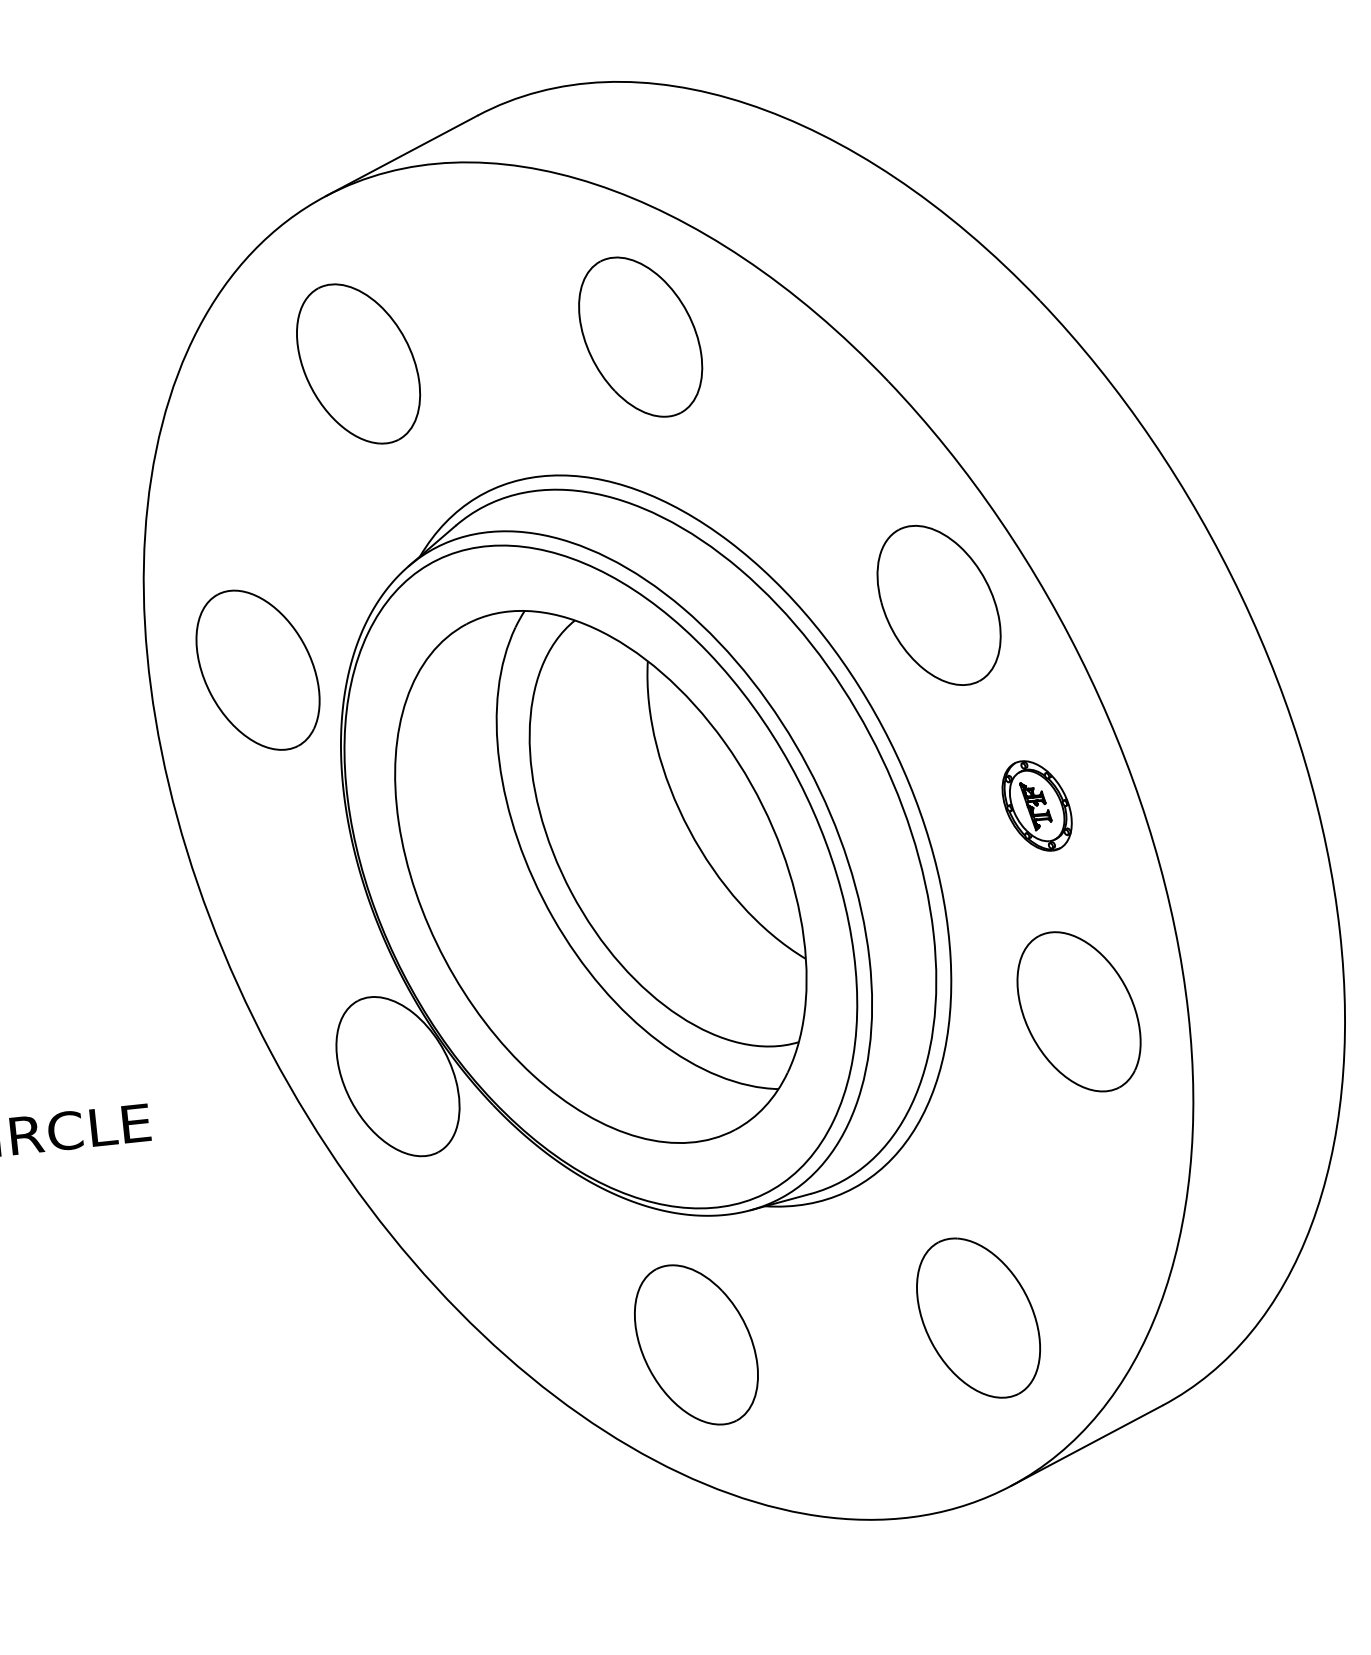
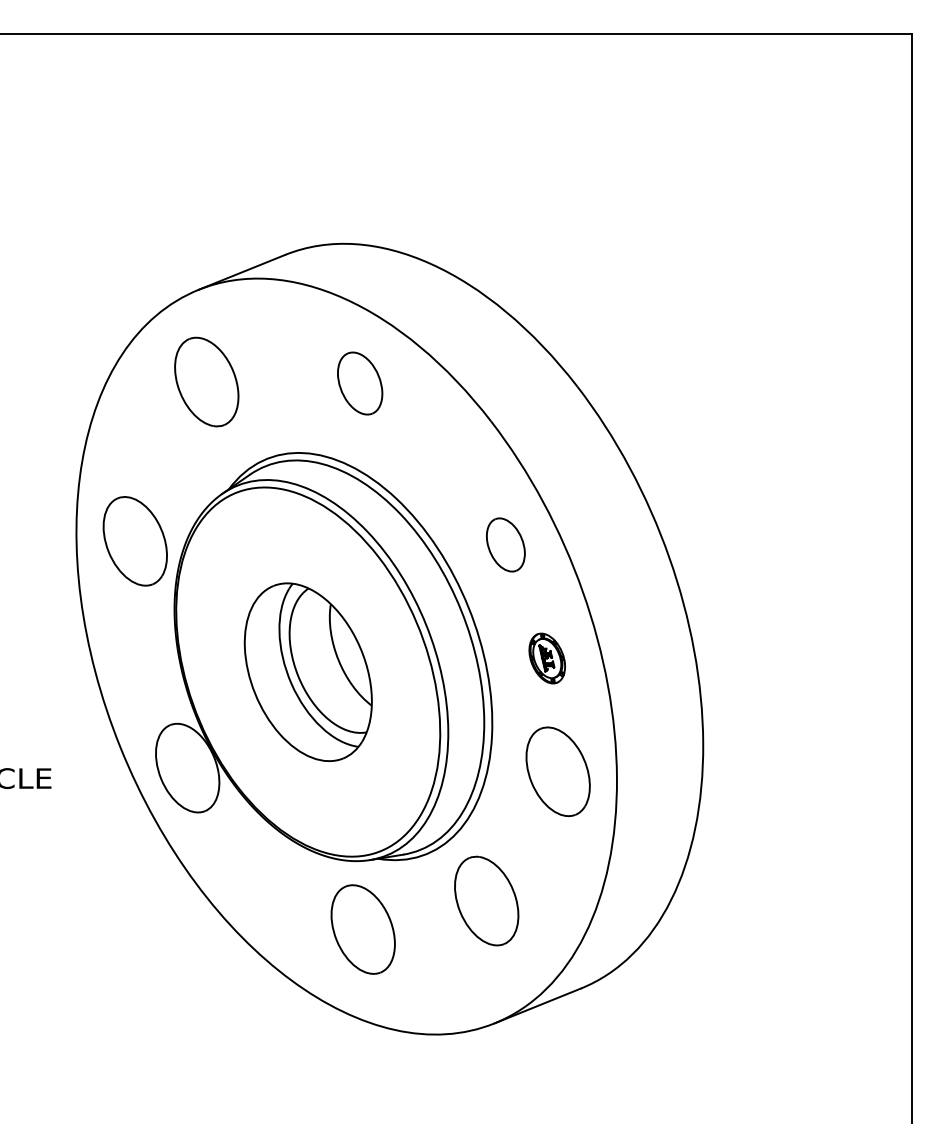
part: (639, 337) -> (359, 383), size x0.7
part: (938, 604) -> (505, 544), size x0.6
part: (601, 877) -> (308, 672), size x0.6
part: (978, 1317) -> (486, 900), moved
part: (695, 1344) -> (362, 929), moved

